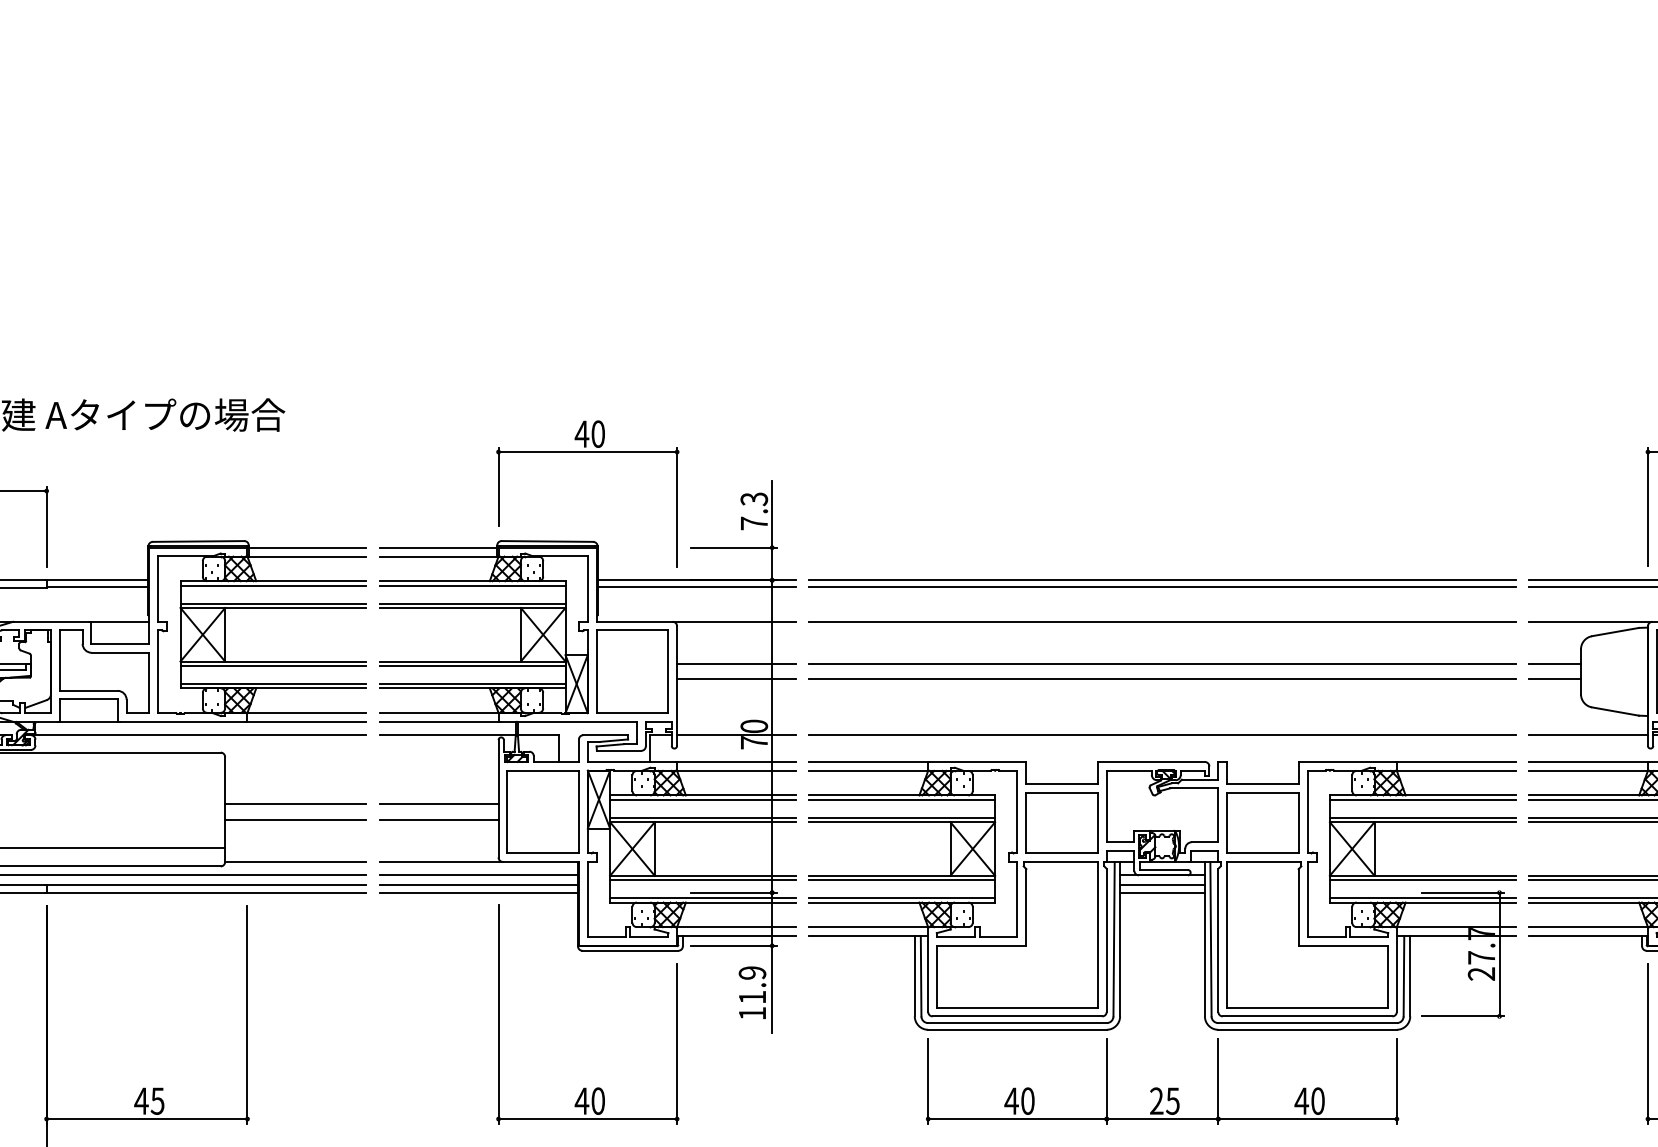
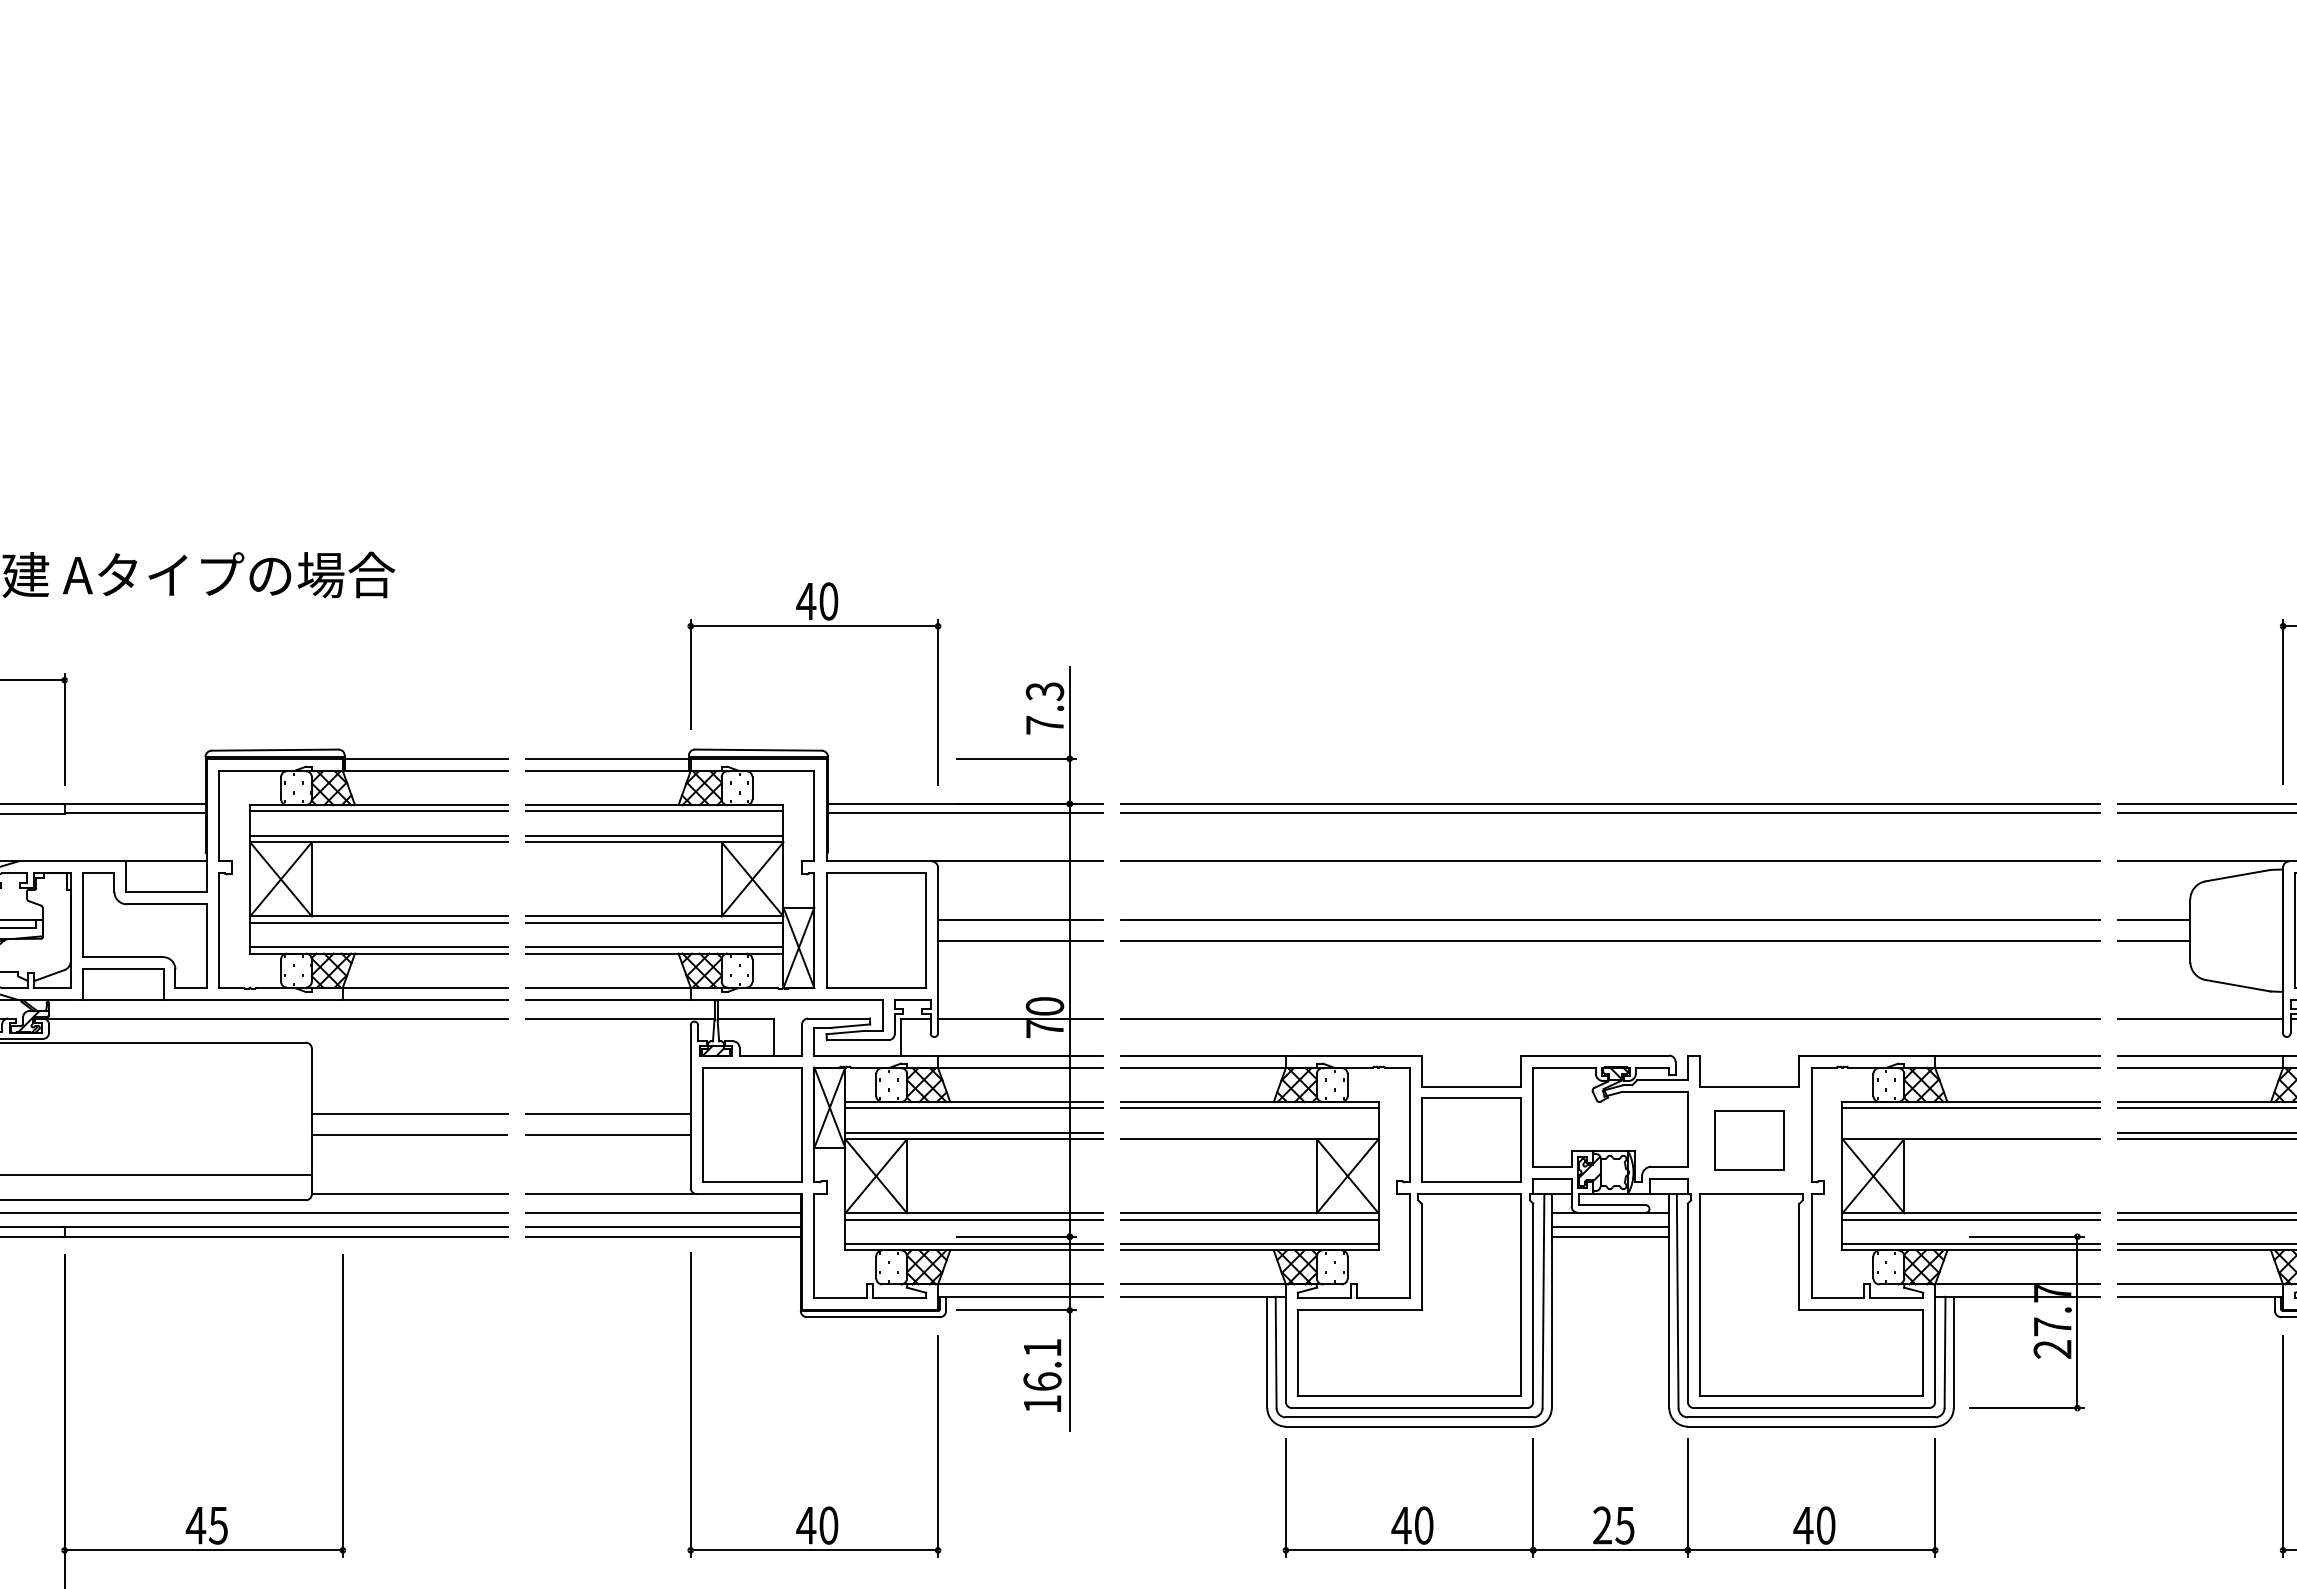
line: (901, 817) -> (1249, 1132), removed
line: (1422, 817) -> (1970, 1132), removed
part: (1262, 822) -> (1749, 1139), size x0.7
text: (752, 984) -> (1042, 1364), 11.9 -> 16.1

